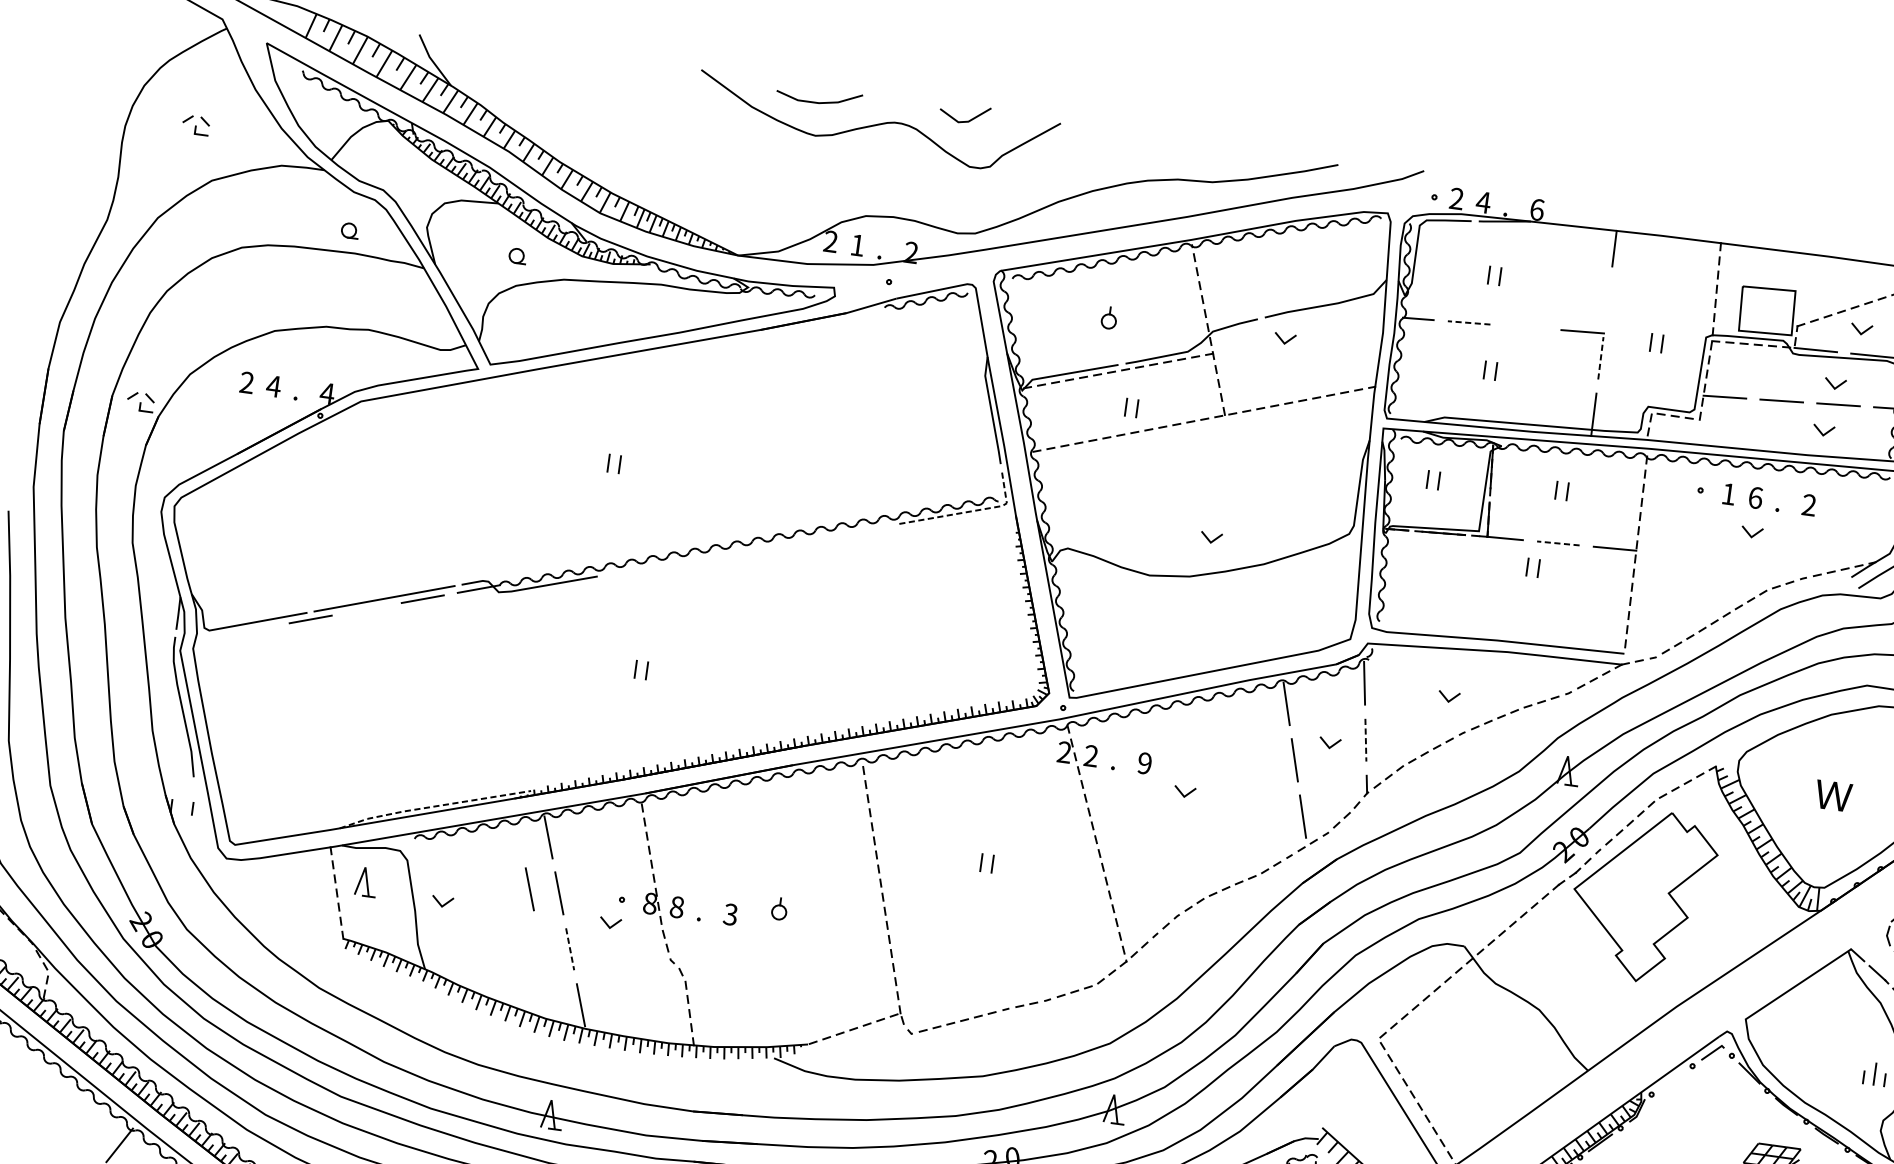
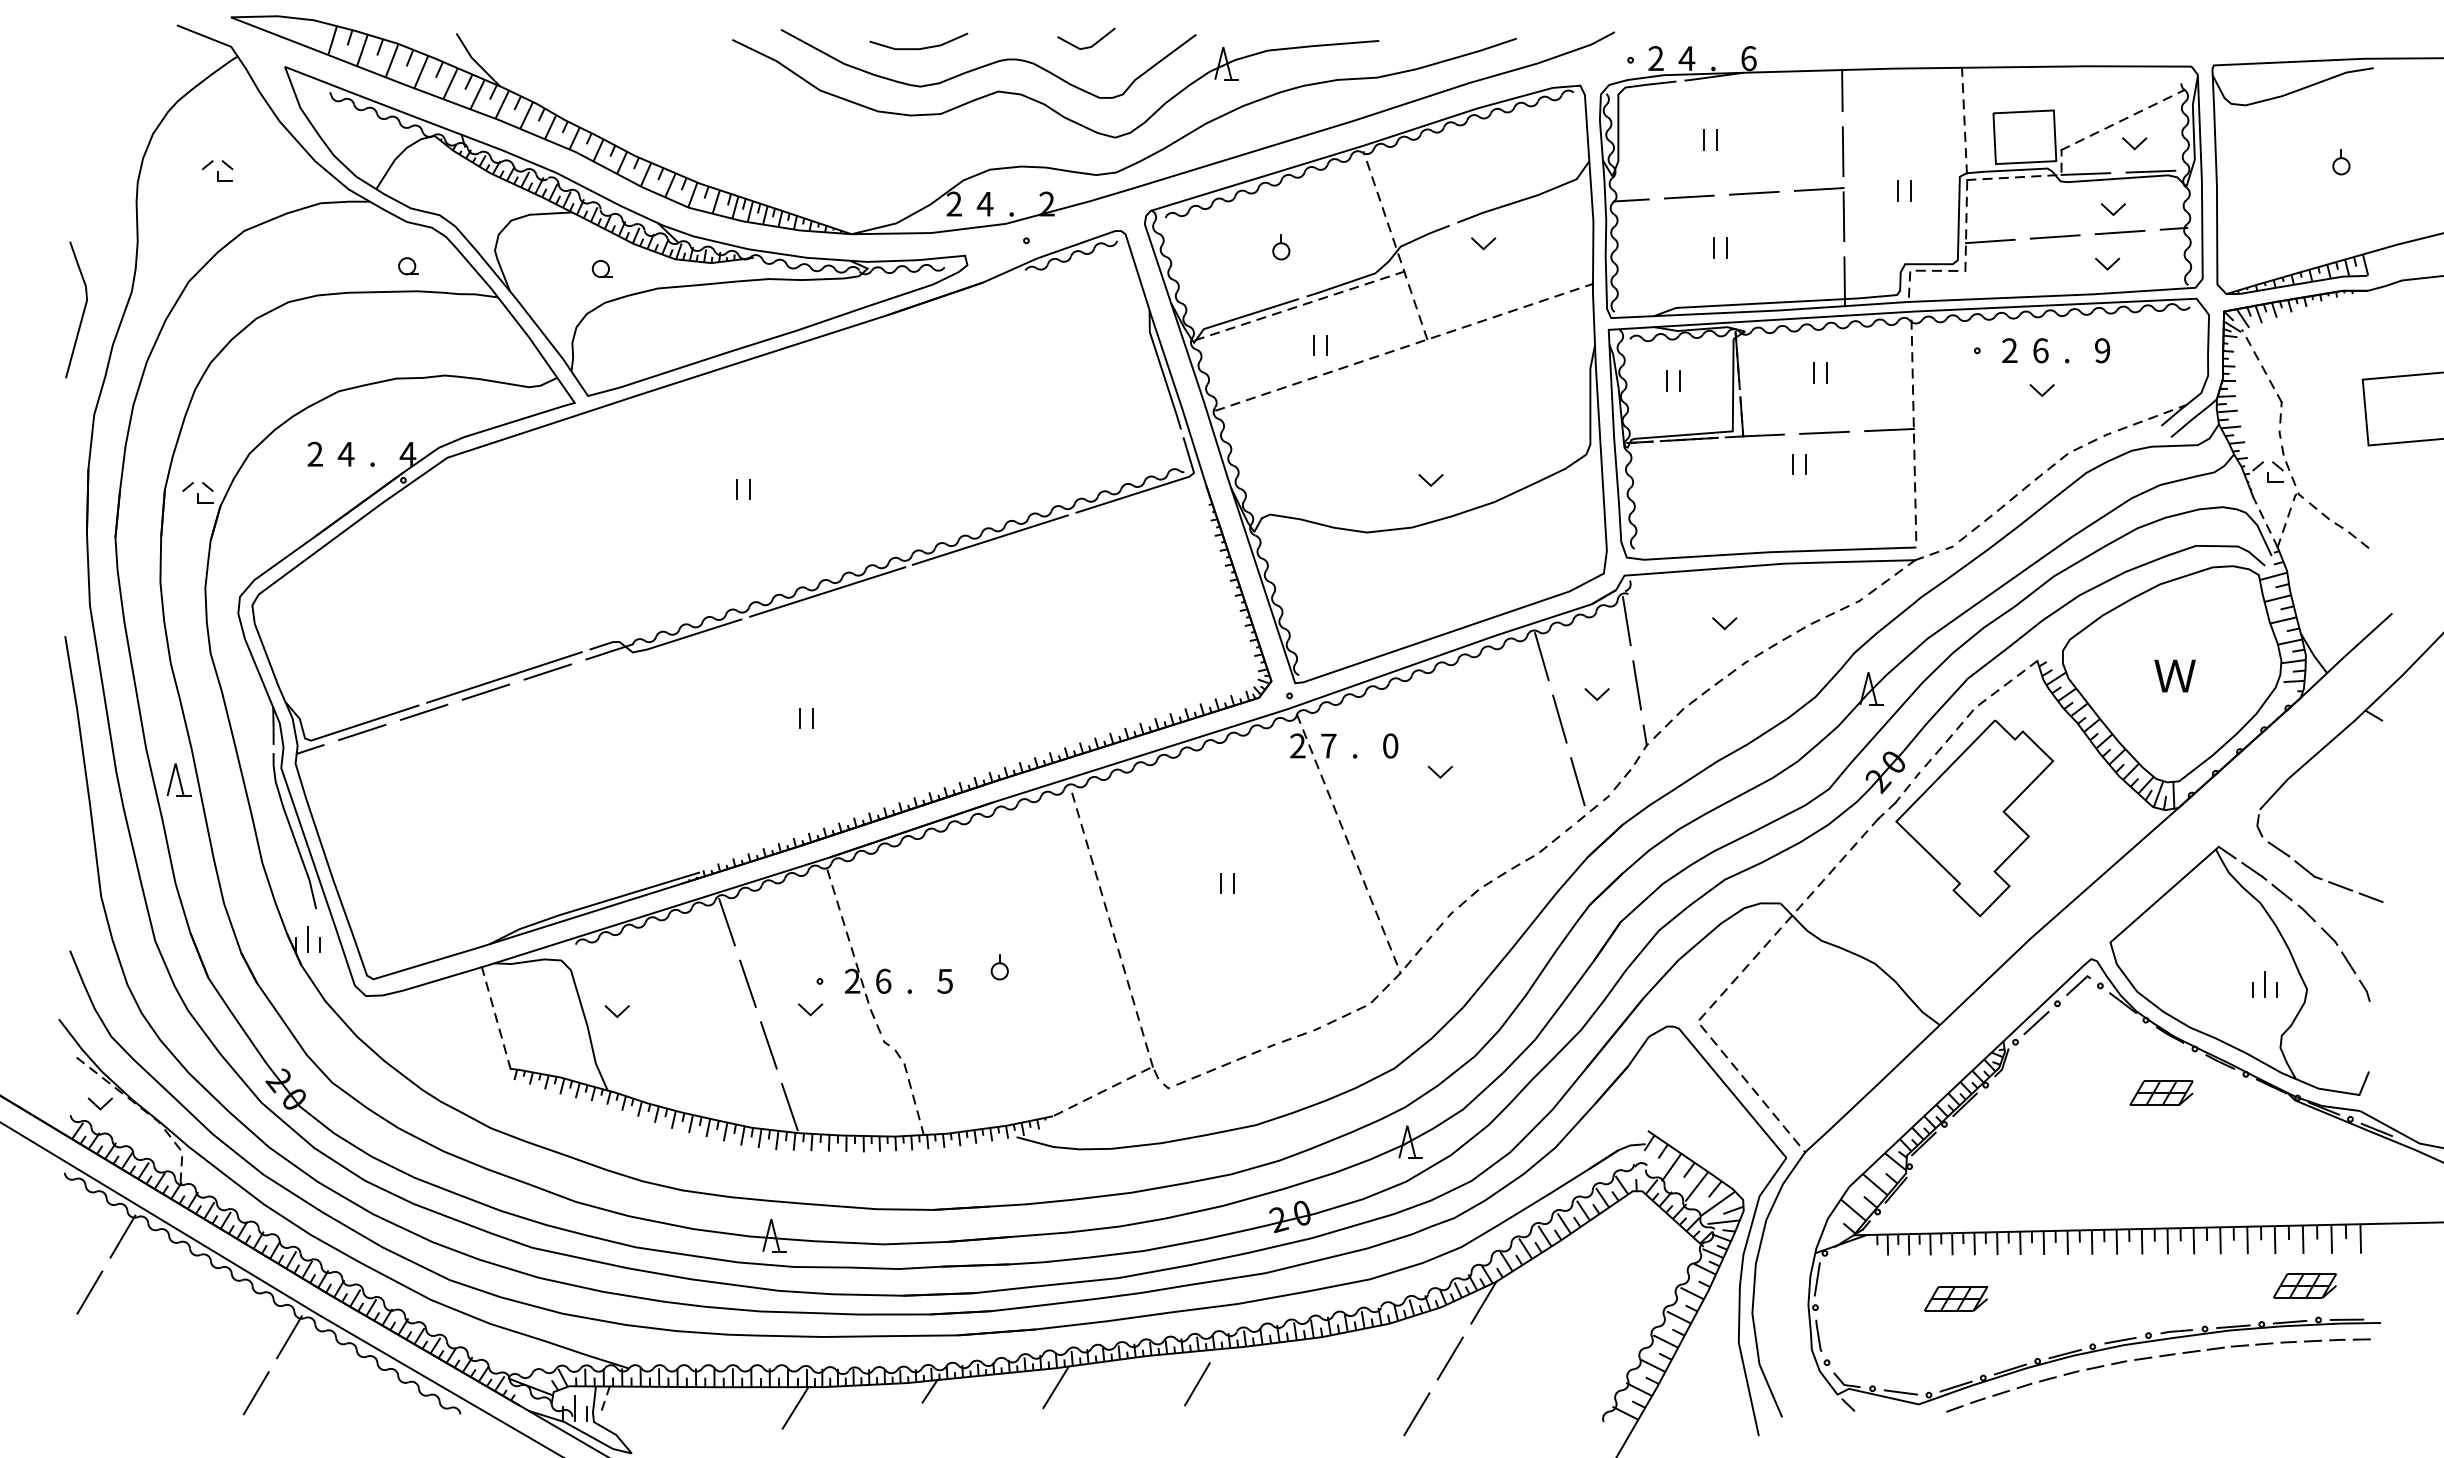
part: (922, 166) -> (1046, 104), added
curve: (61, 232) -> (82, 312), added
text: (857, 245) -> (984, 204), 1 -> 4
line: (1607, 301) -> (1842, 151), added
line: (1468, 323) -> (1688, 197), dashed -> solid
line: (1525, 326) -> (1753, 192), added
line: (1600, 358) -> (1843, 216), dashed -> solid
text: (1728, 493) -> (2009, 350), 1 -> 2
text: (1809, 505) -> (2102, 350), 2 -> 9
line: (971, 511) -> (1155, 487), dashed -> solid
line: (821, 536) -> (989, 539), added
line: (1558, 543) -> (1824, 432), dashed -> solid
line: (674, 562) -> (827, 591), added
line: (366, 608) -> (485, 691), added
line: (254, 629) -> (362, 732), added
line: (206, 638) -> (309, 749), added
line: (1366, 740) -> (1637, 685), dashed -> solid
text: (1091, 755) -> (1328, 745), 2 -> 7
text: (1144, 763) -> (1390, 745), 9 -> 0
line: (182, 802) -> (307, 939), added
line: (433, 806) -> (592, 905), dashed -> solid
part: (366, 881) -> (178, 779), moved
line: (529, 888) -> (713, 983), removed
text: (650, 902) -> (852, 980), 8 -> 2
text: (677, 906) -> (883, 980), 8 -> 6
text: (731, 913) -> (945, 980), 3 -> 5
line: (570, 949) -> (769, 1045), dashed -> solid
line: (1672, 1080) -> (2036, 1023), added

